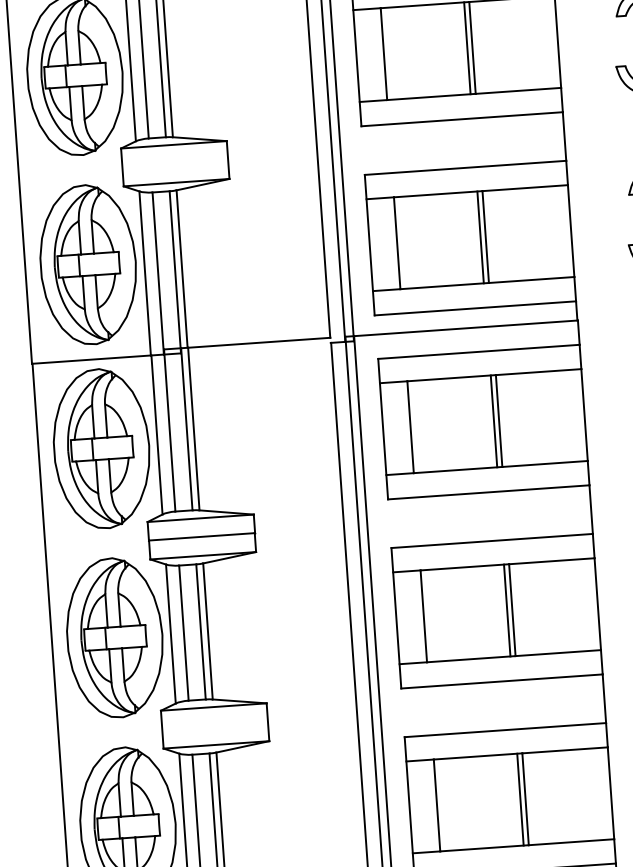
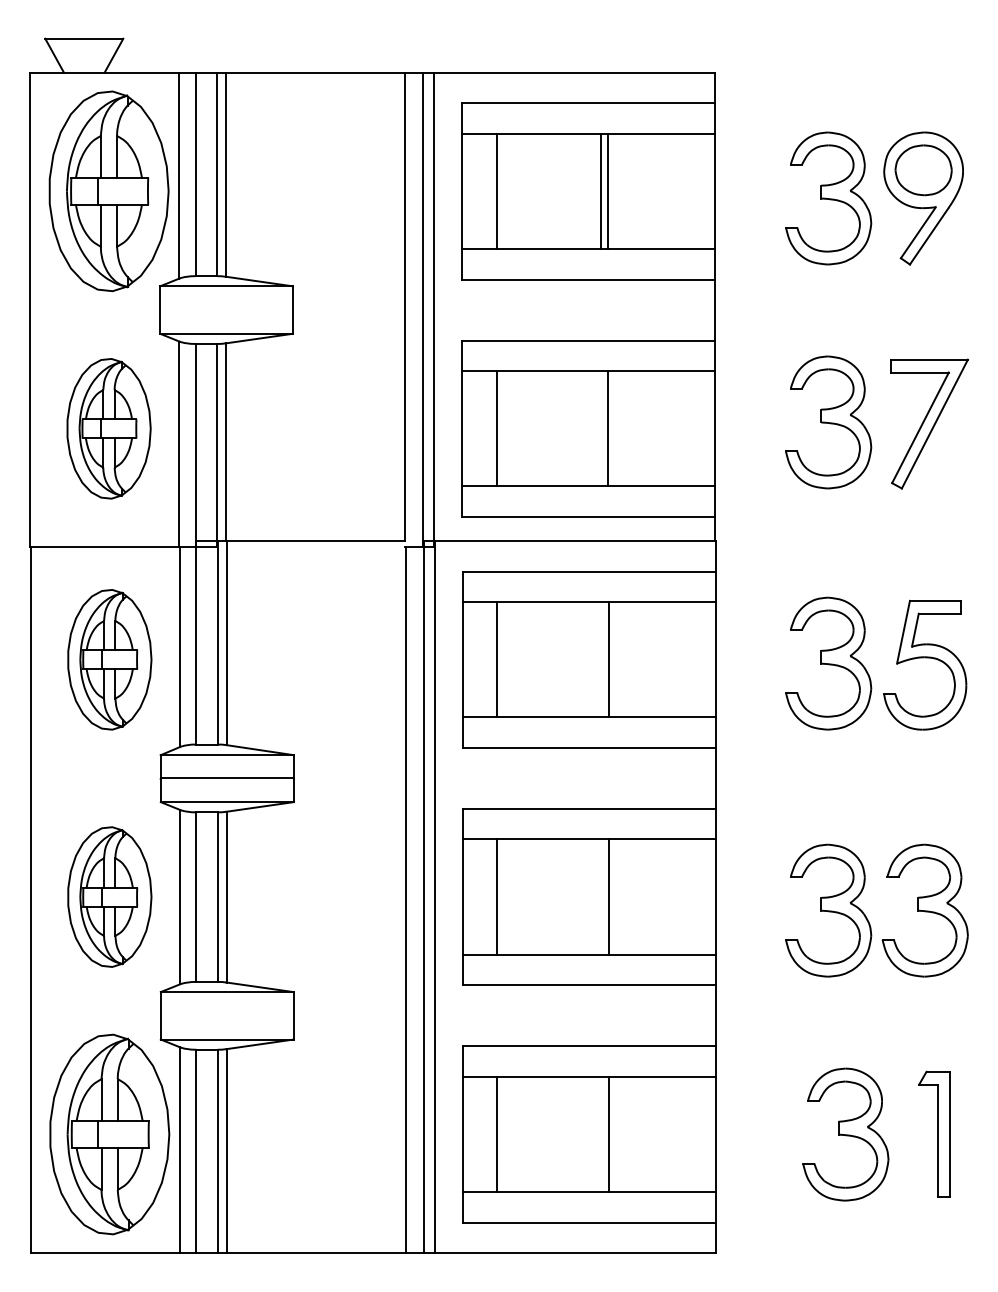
line: (480, 237) -> (601, 428), removed
part: (87, 264) -> (108, 428), size x0.7
line: (494, 421) -> (602, 659), removed
part: (101, 448) -> (109, 659), size x0.7
line: (507, 609) -> (602, 896), removed
part: (114, 637) -> (109, 896), size x0.7
line: (520, 799) -> (602, 1134), removed

